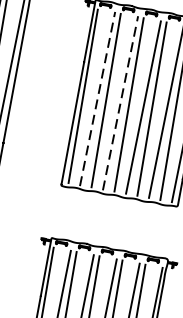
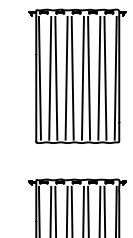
line: (98, 97) -> (50, 77), dashed -> solid
line: (120, 102) -> (66, 77), dashed -> solid

